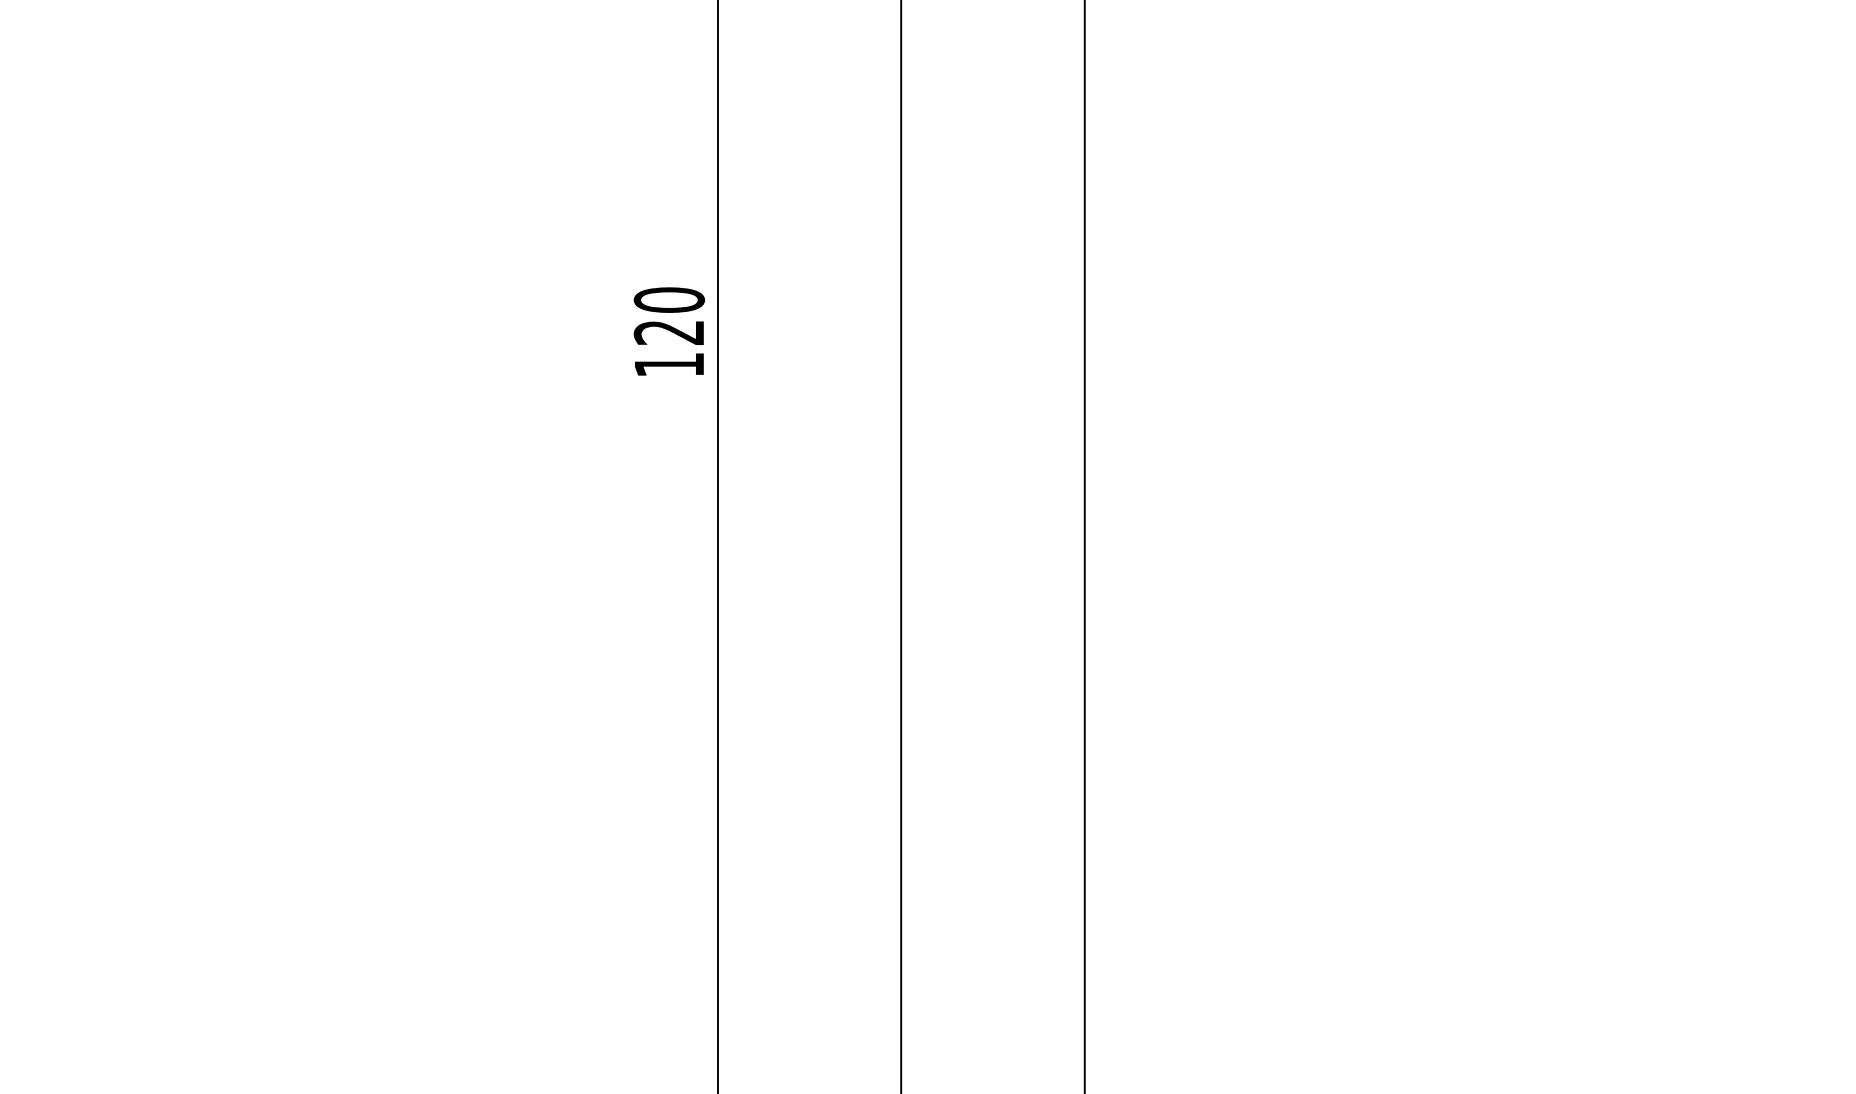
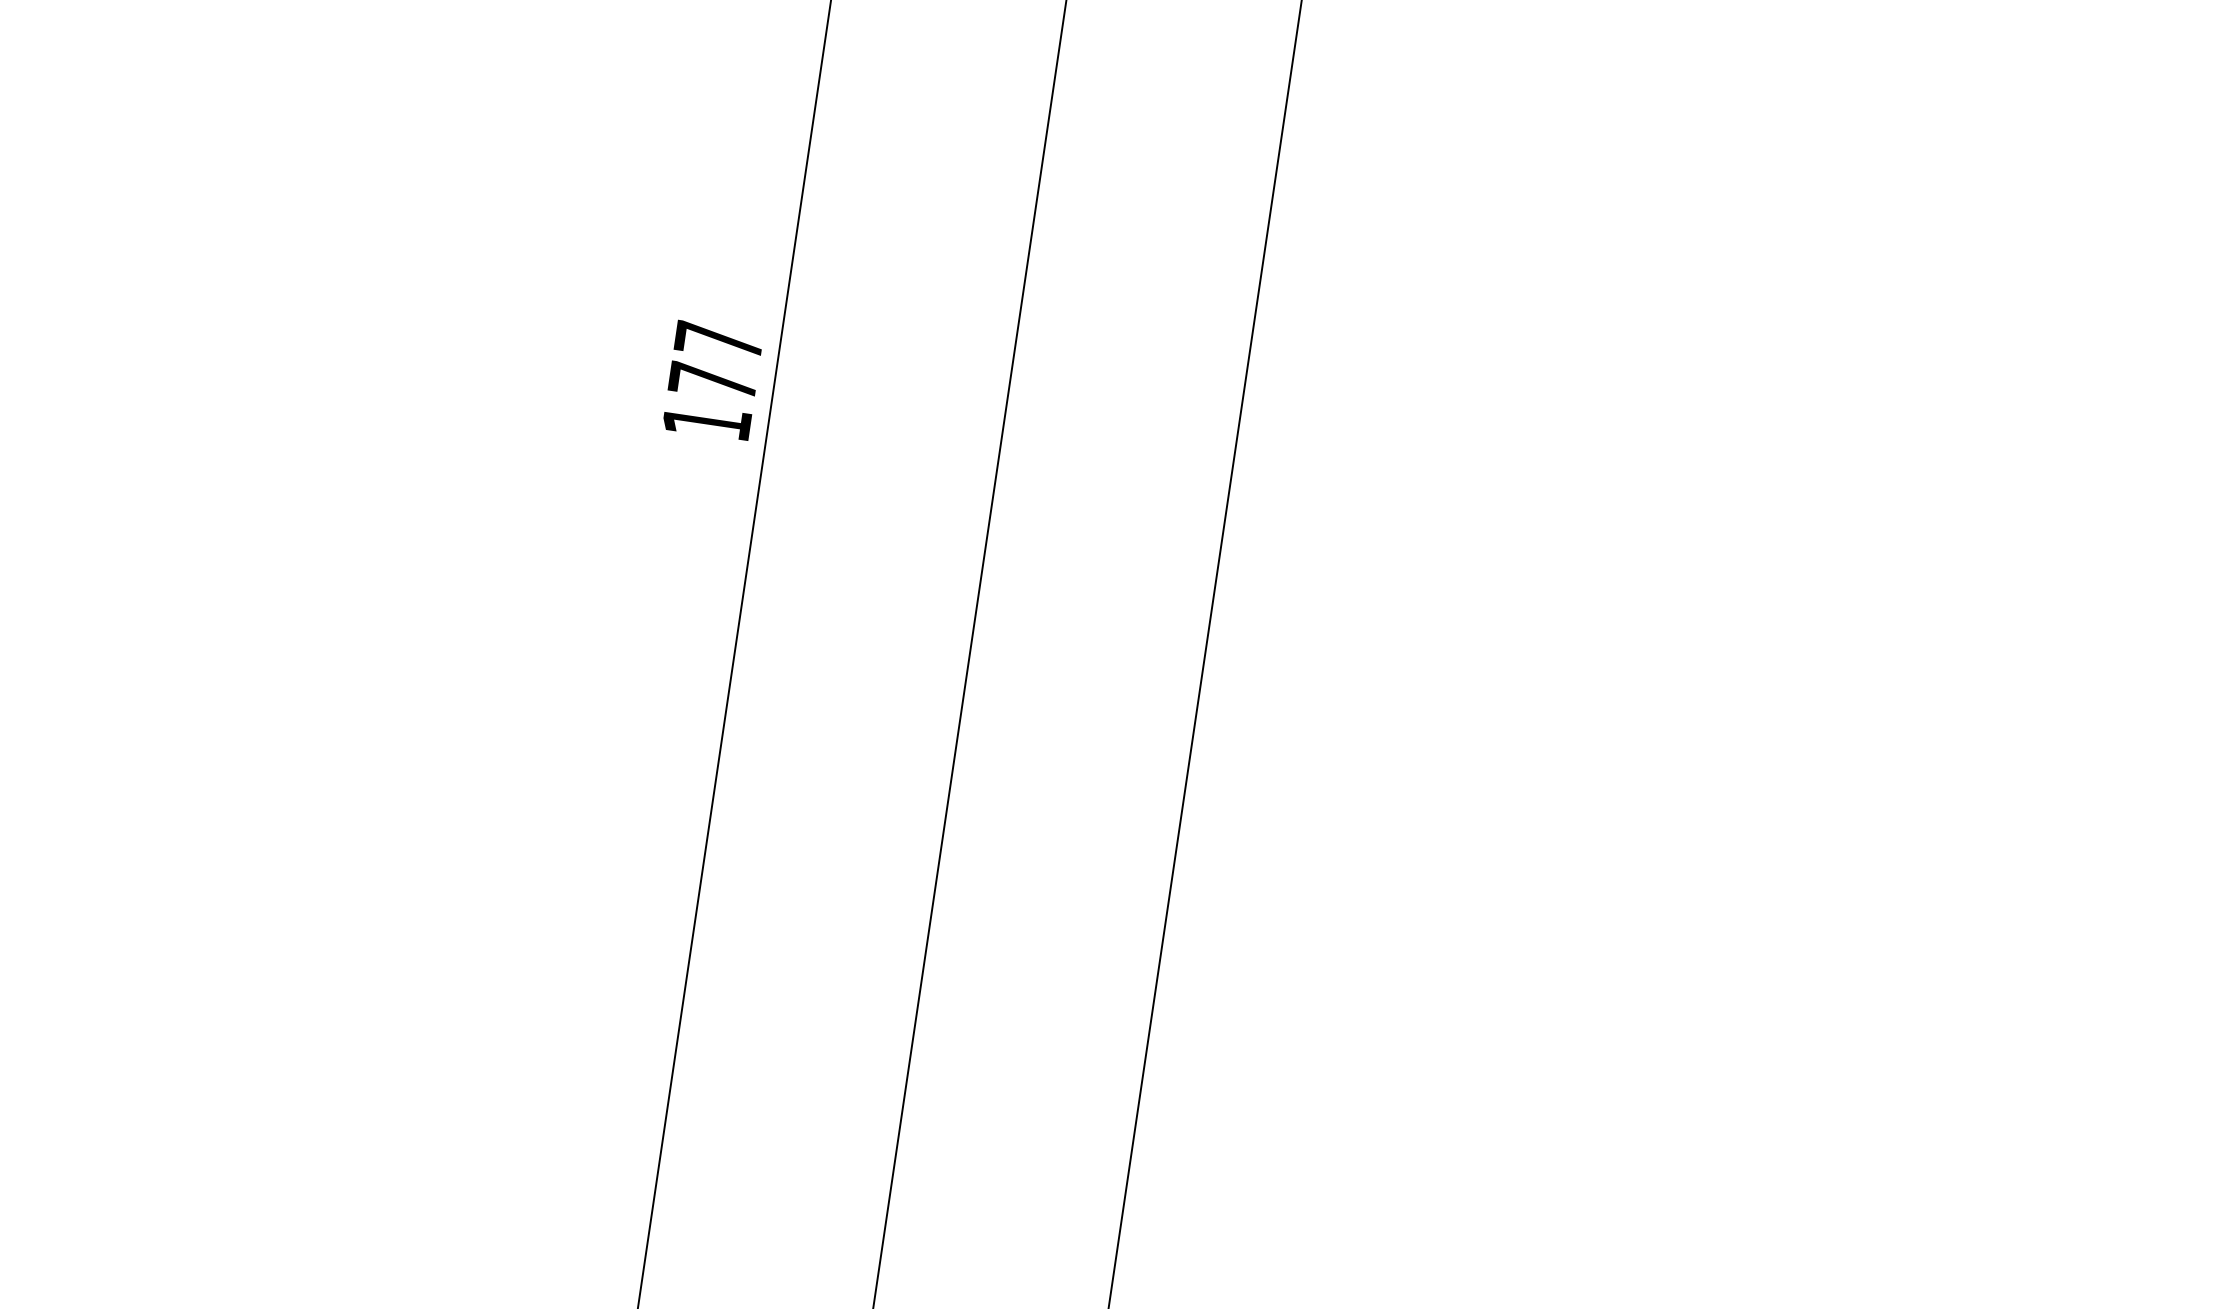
text: (669, 315) -> (716, 360), 120 -> 177

